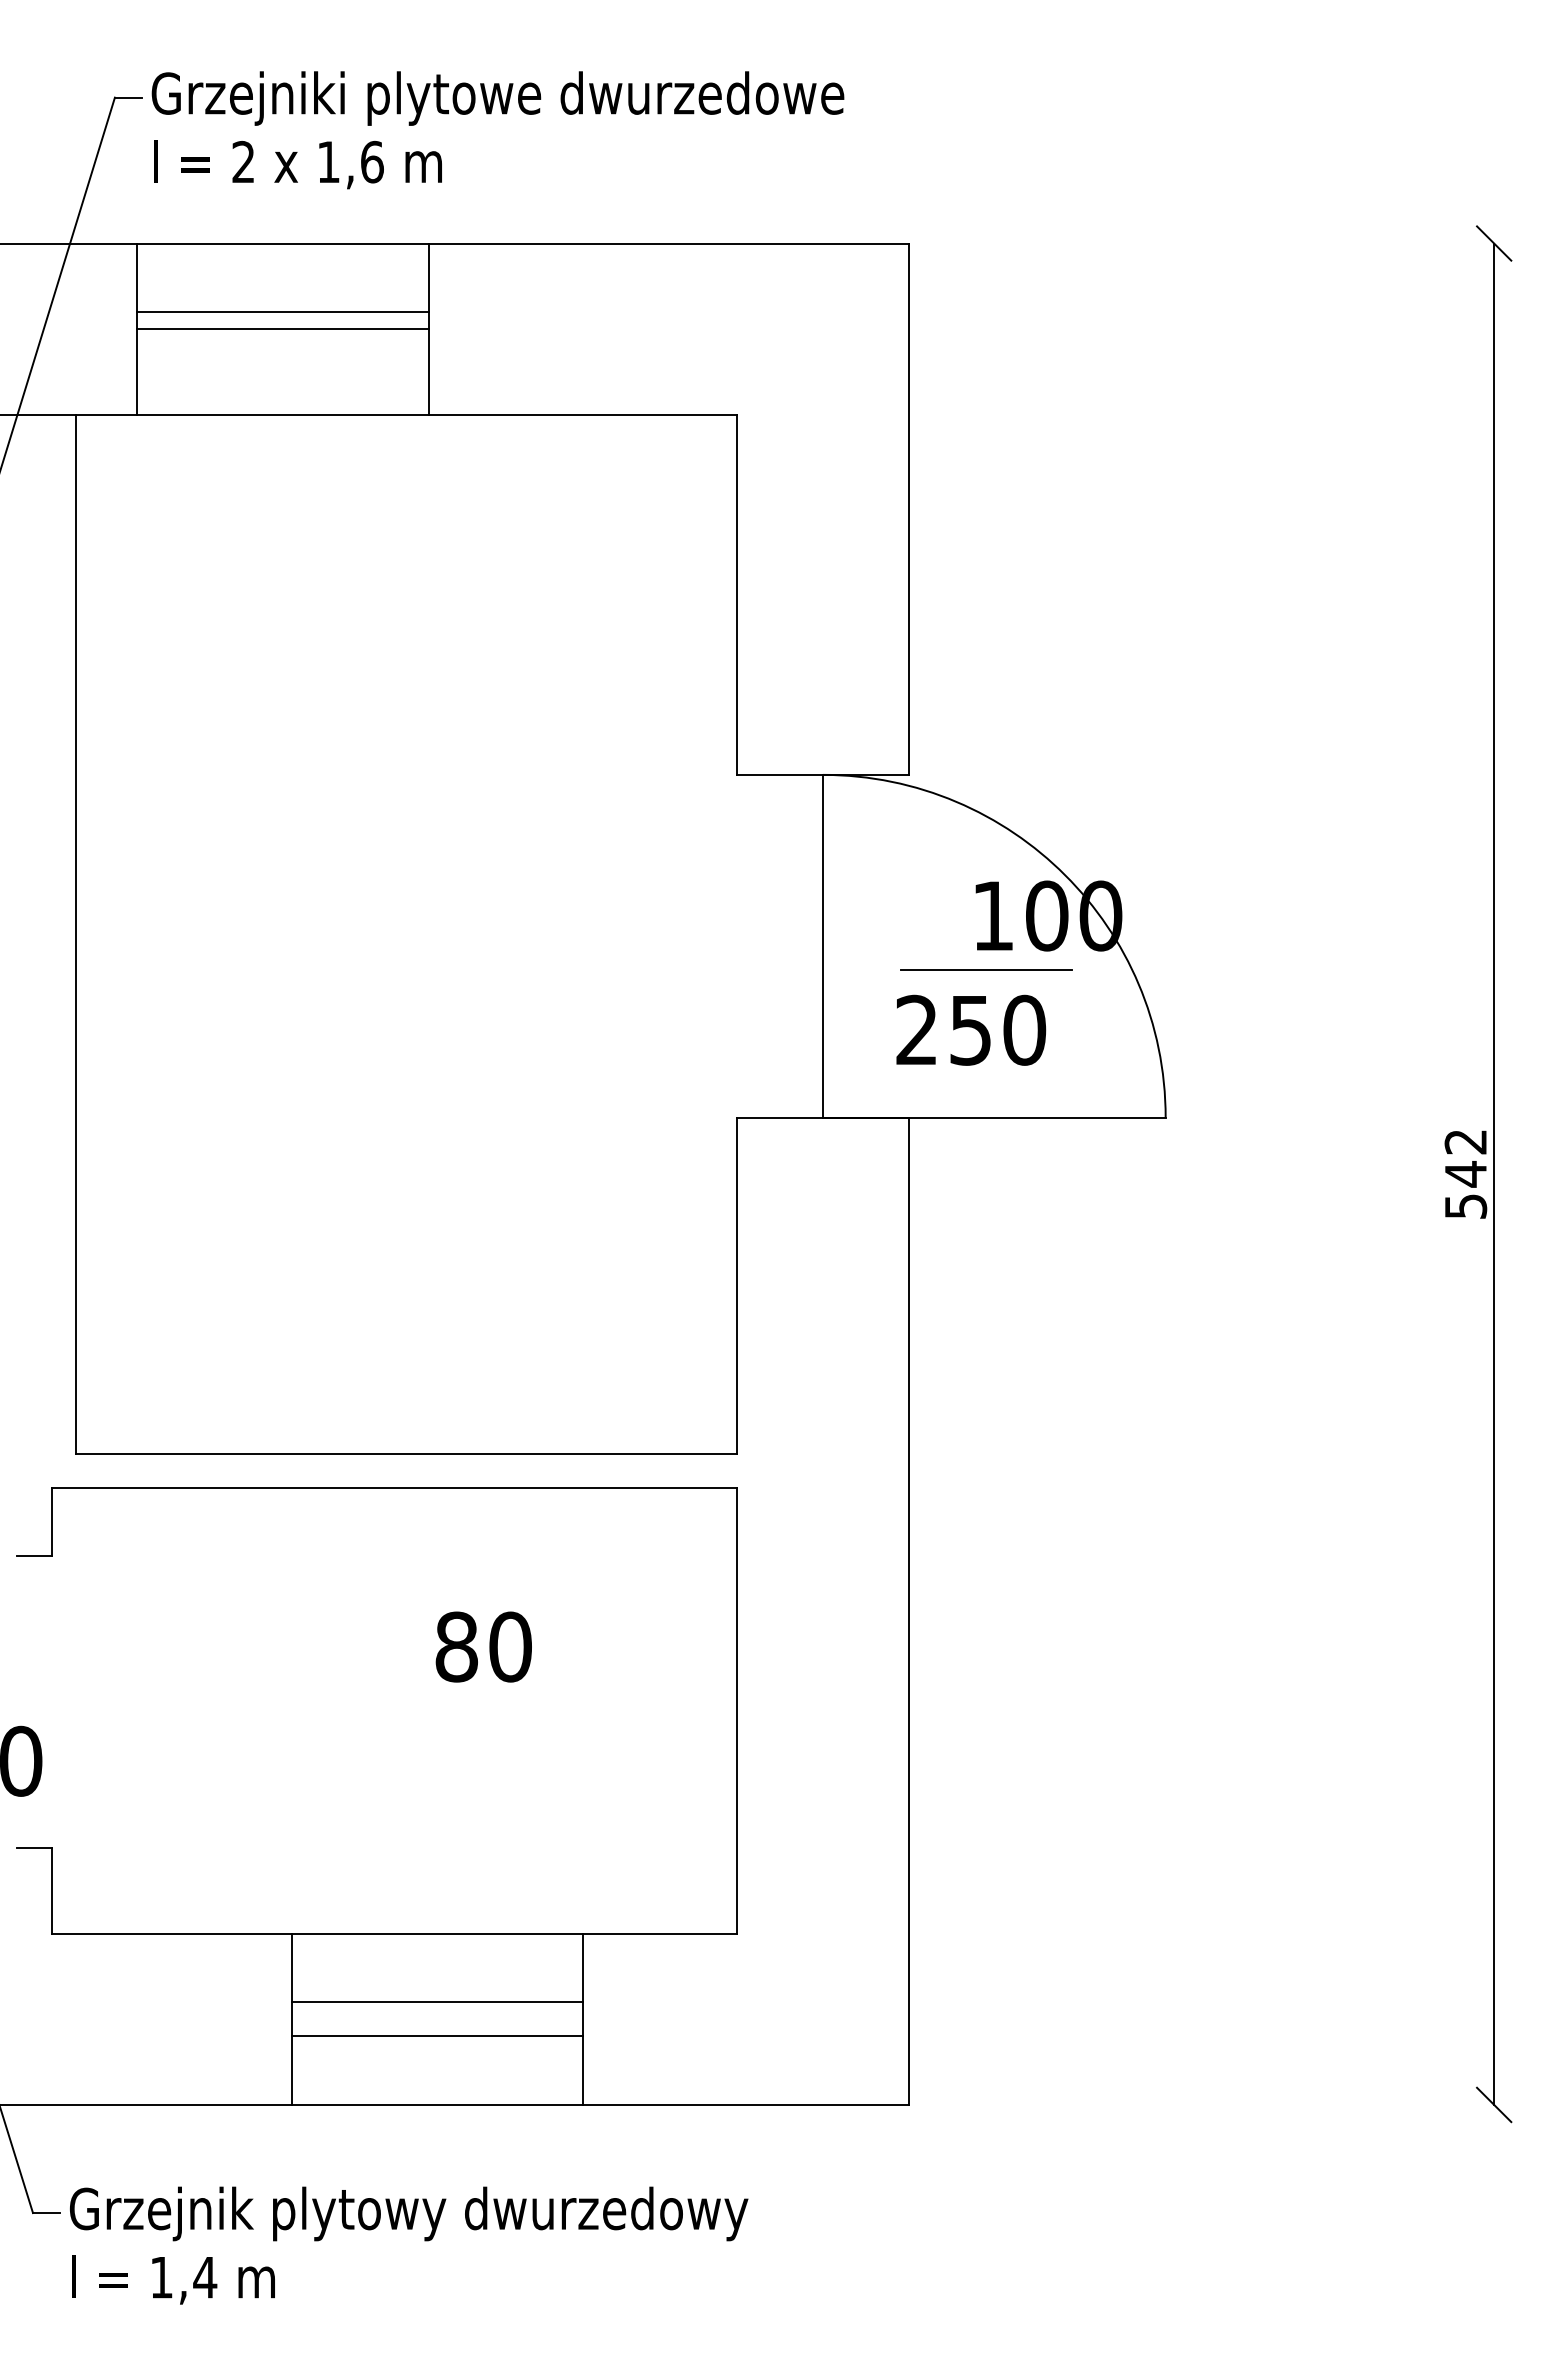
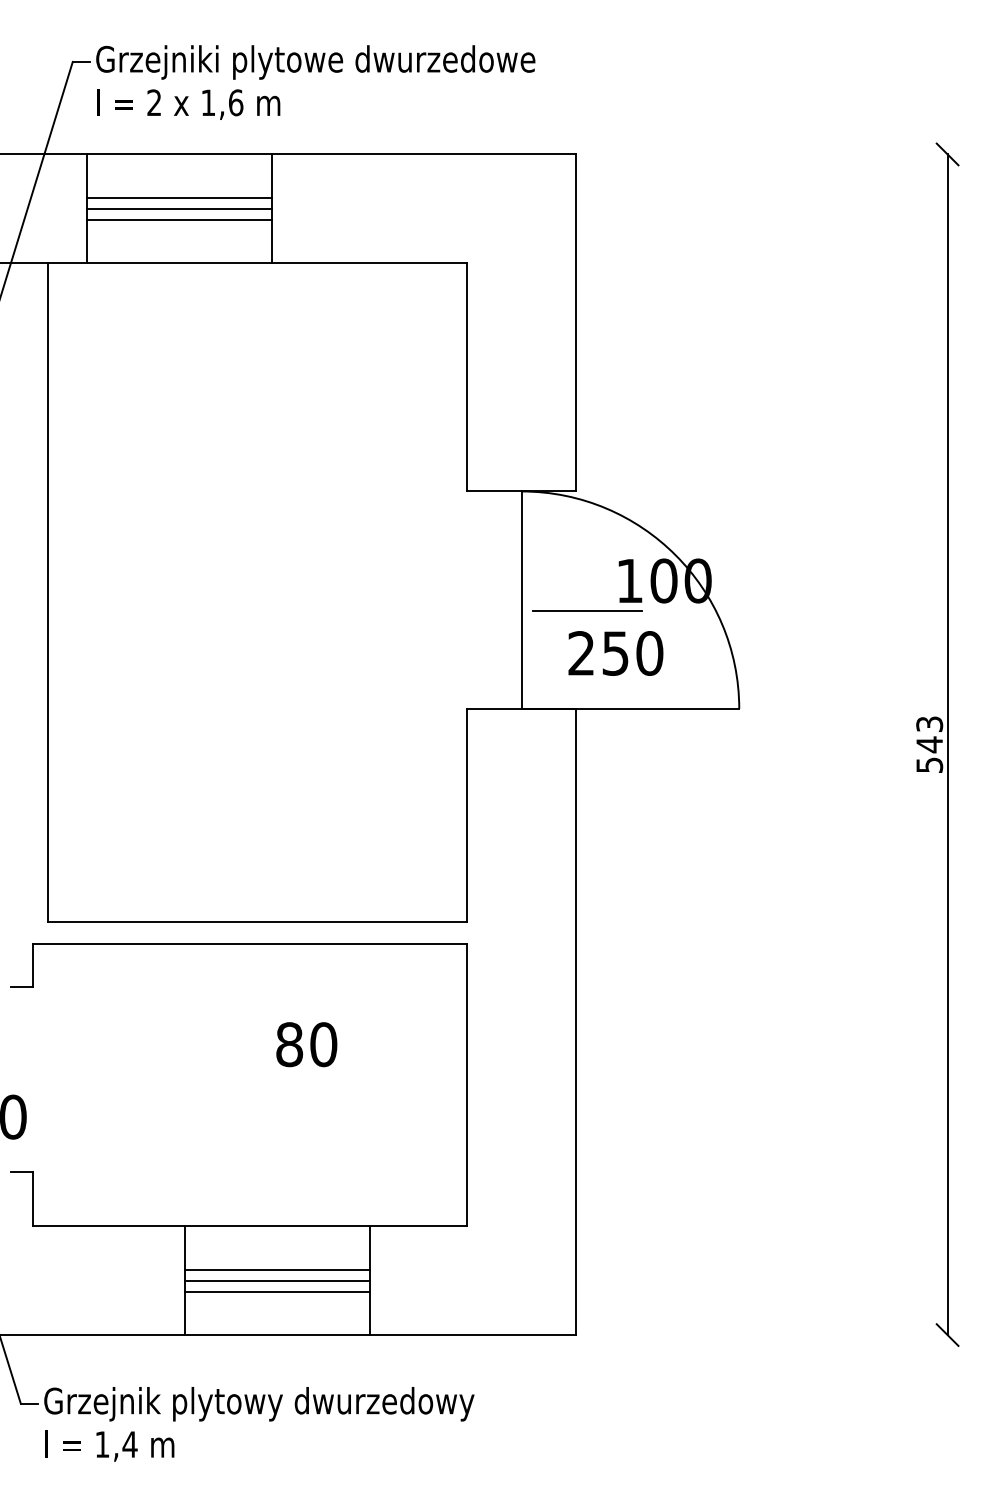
line: (281, 346) -> (178, 219), added
line: (986, 968) -> (587, 610), moved
text: (1465, 1142) -> (929, 724), 542 -> 543
line: (436, 2018) -> (276, 1280), added

